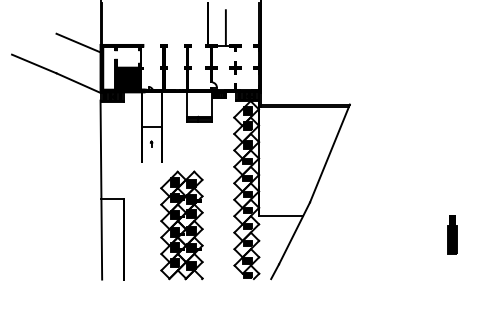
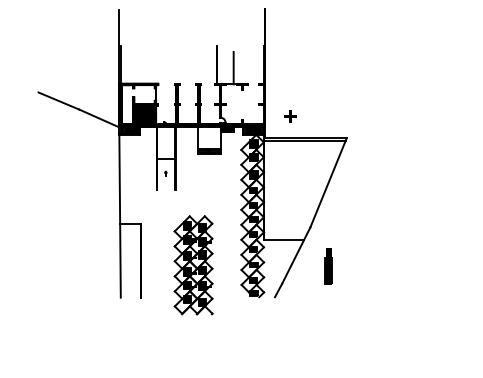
line: (78, 42) -> (99, 81), removed
part: (235, 67) -> (290, 116), moved
part: (181, 225) -> (193, 265), moved
part: (452, 235) -> (328, 266), moved

